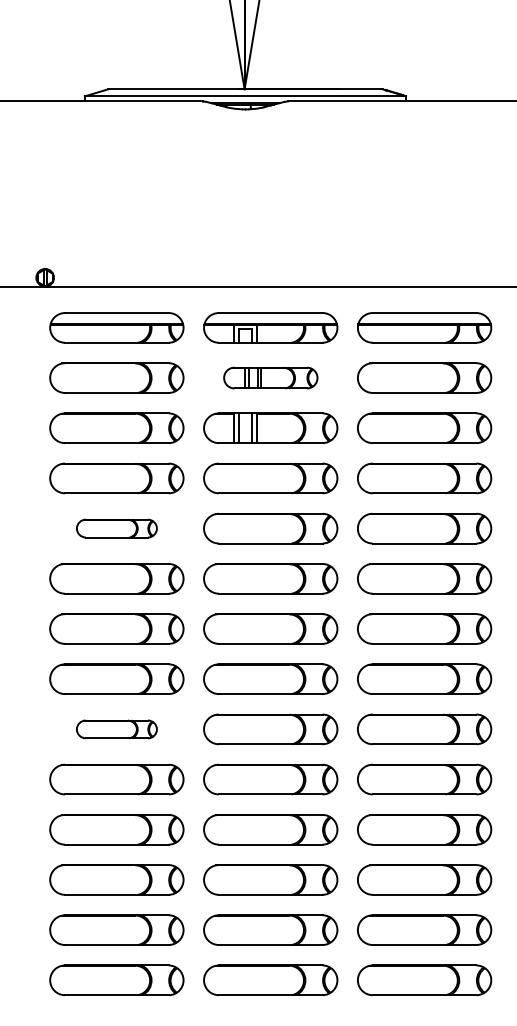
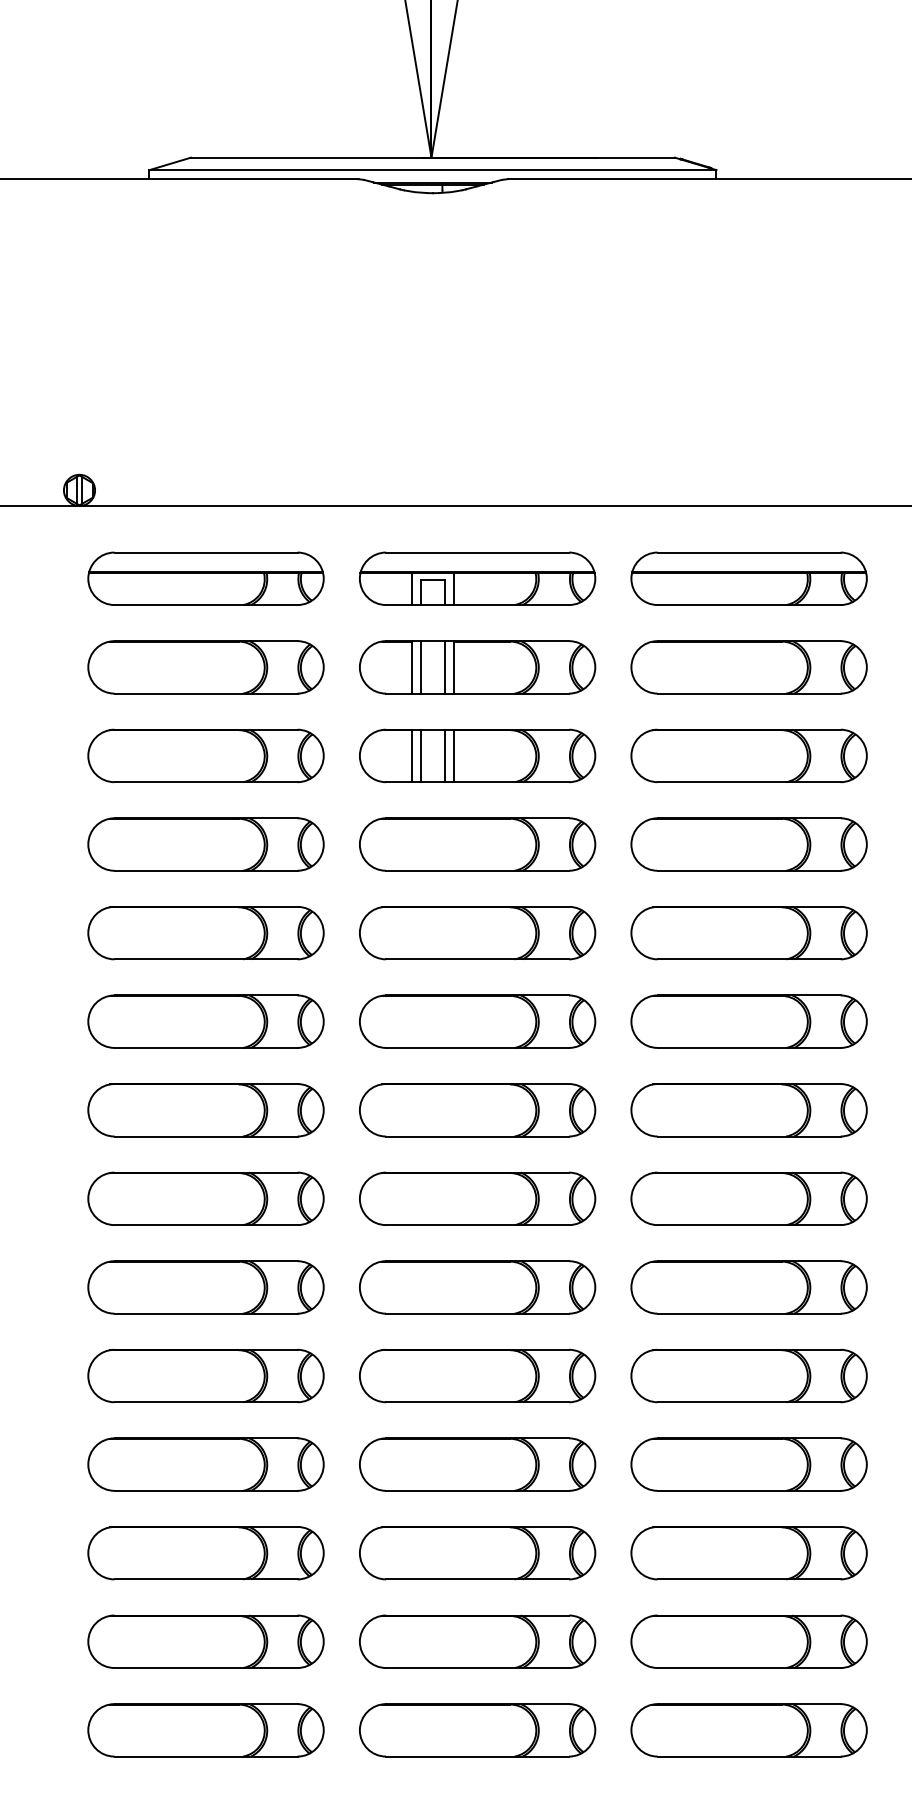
part: (270, 377) -> (477, 666), size x1.43
part: (116, 528) -> (205, 932), size x1.67
part: (116, 729) -> (205, 1287), size x1.67

